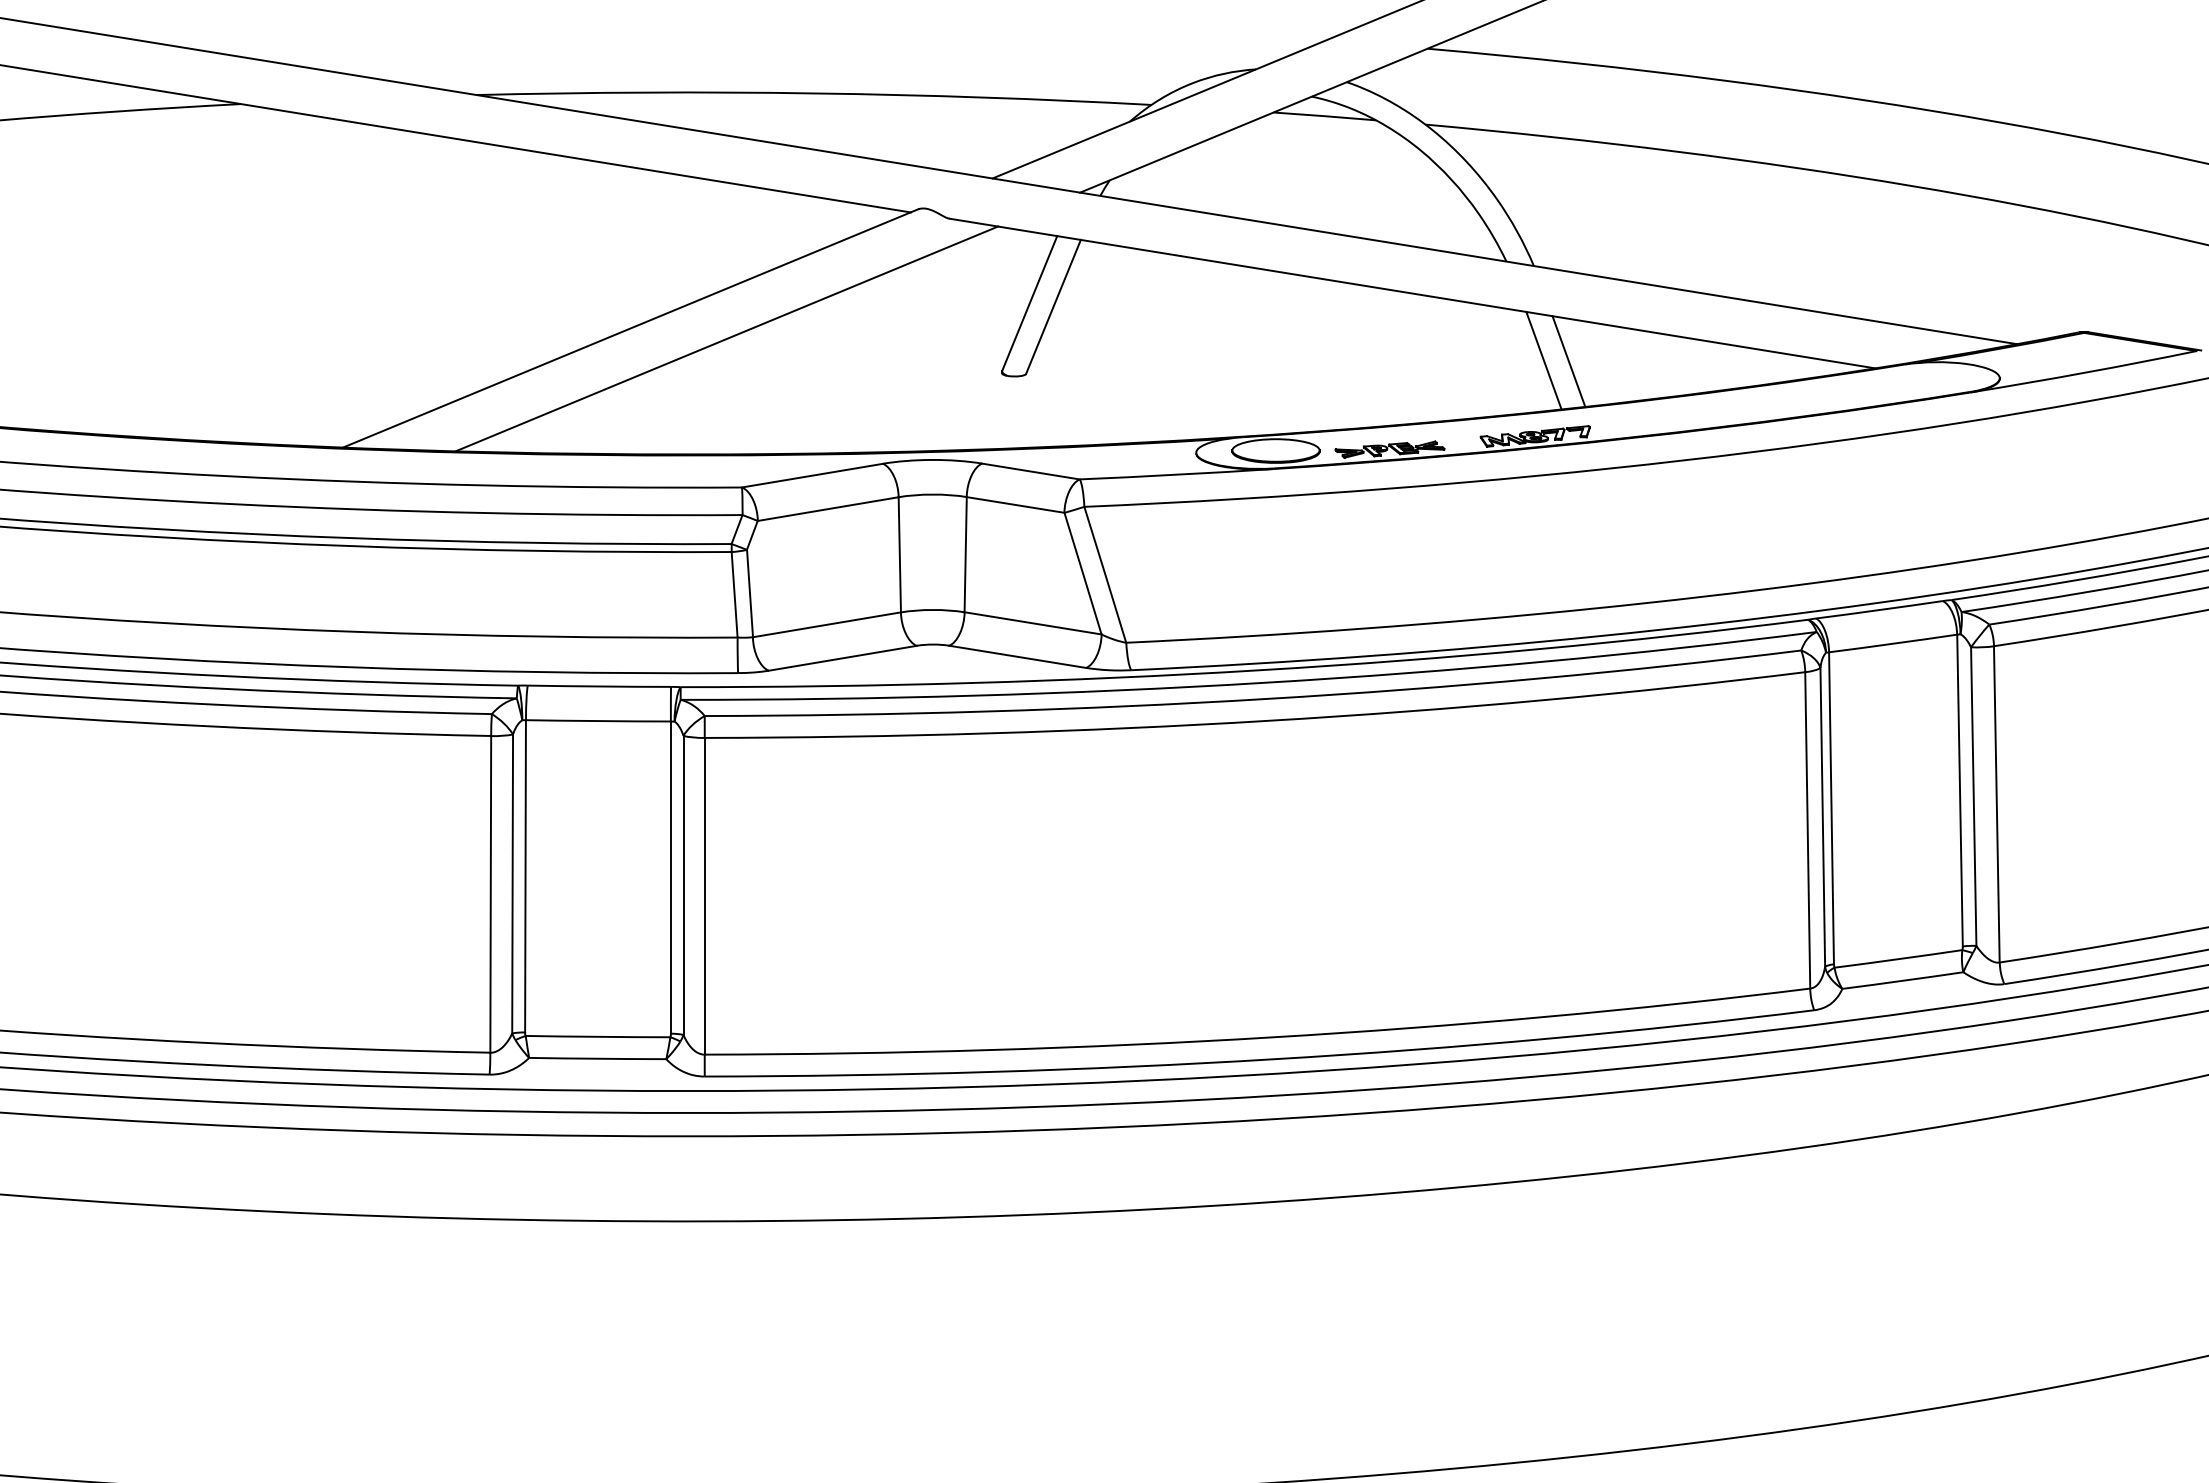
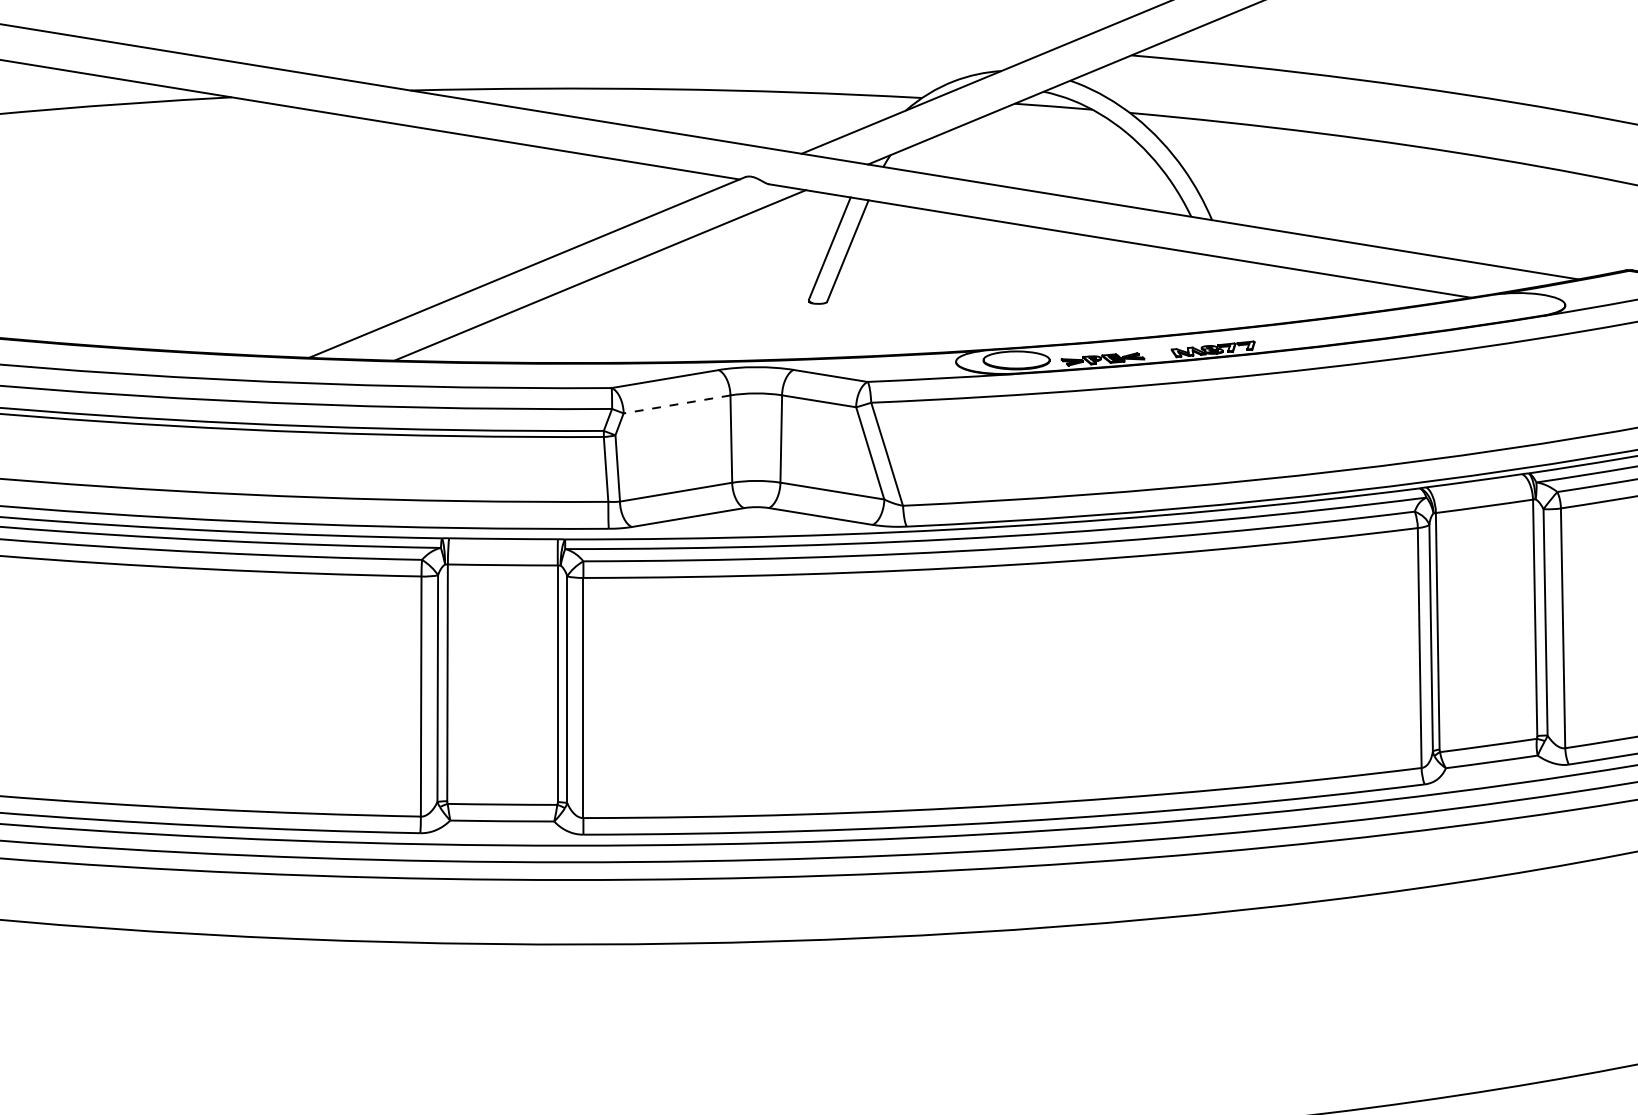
line: (1543, 360) -> (1219, 291), removed
line: (1568, 361) -> (1238, 292), removed
line: (827, 509) -> (676, 404), solid -> dashed

